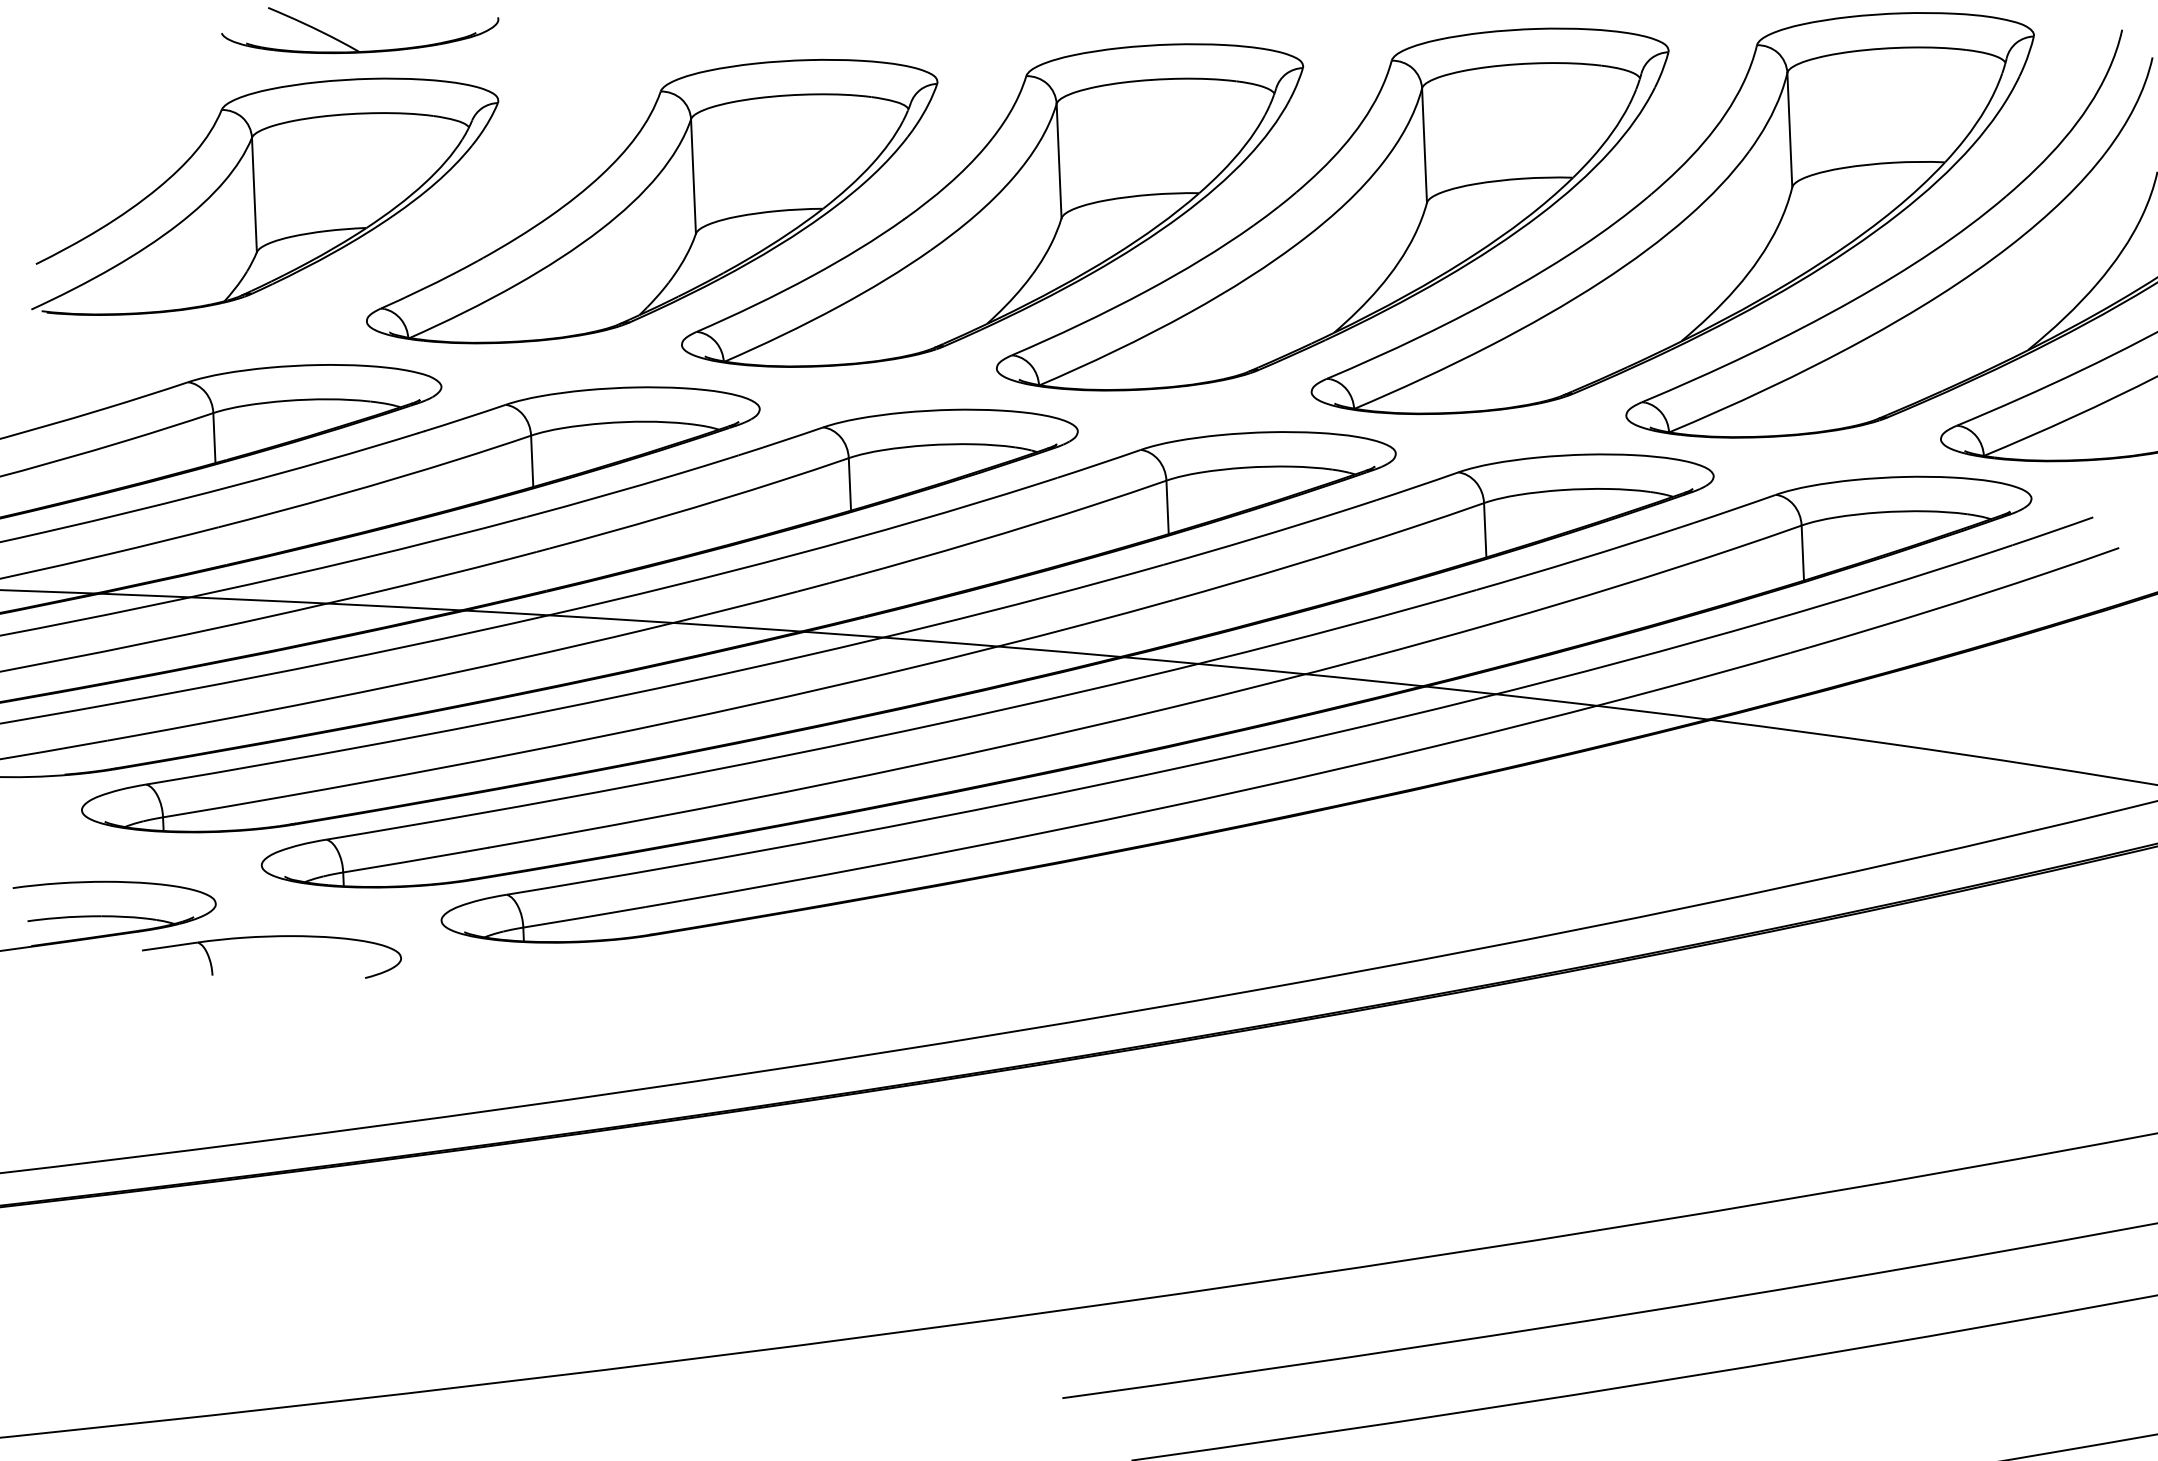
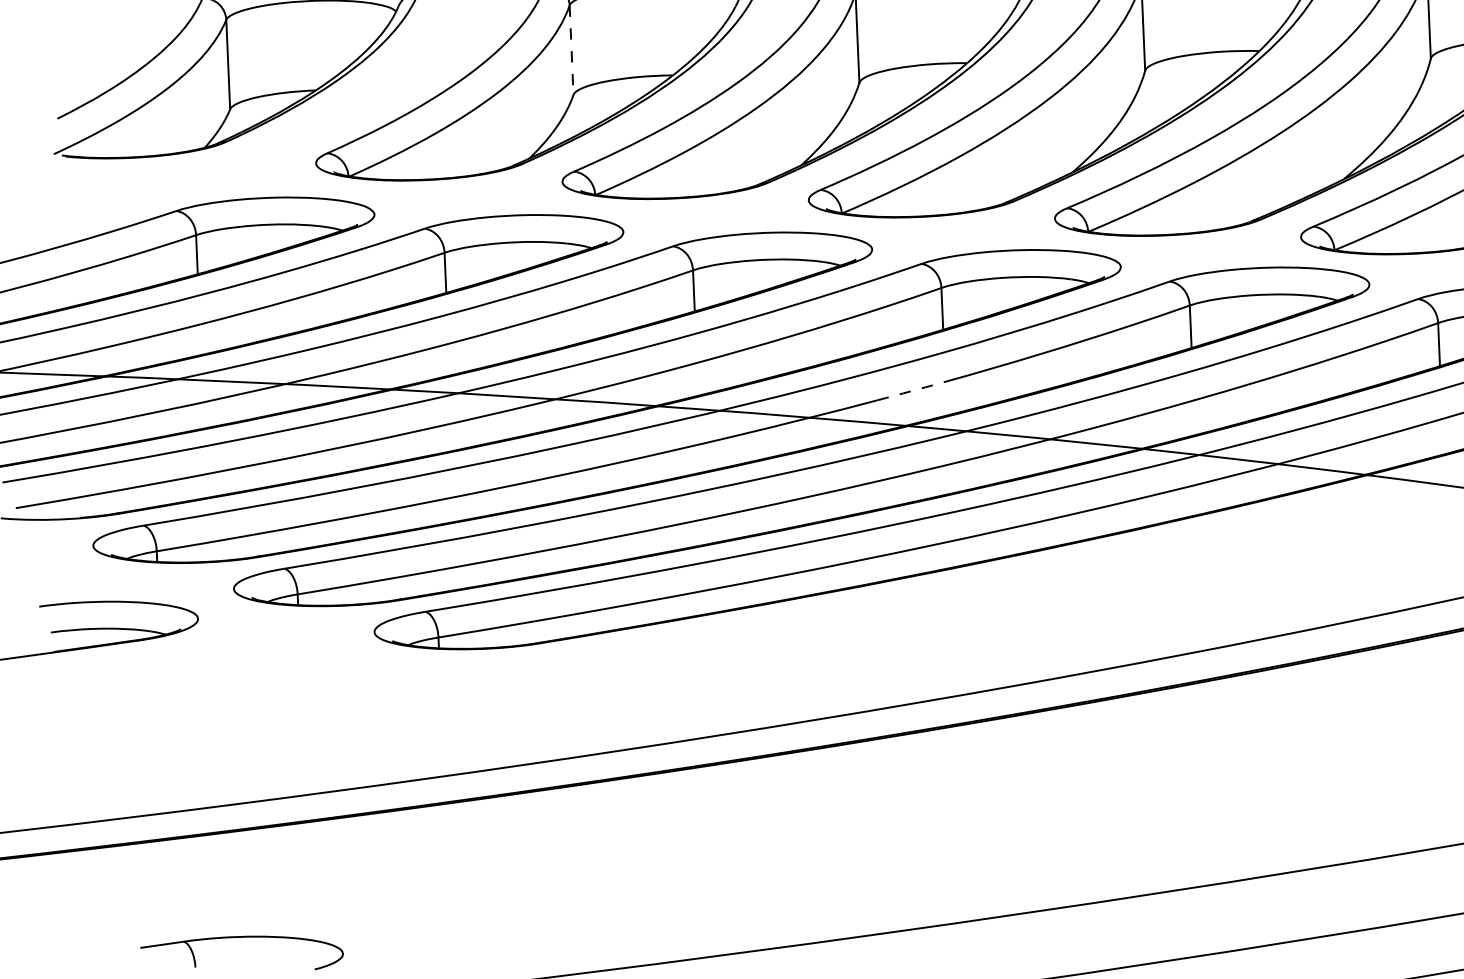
line: (693, 177) -> (571, 50), solid -> dashed
arc: (1129, 612) -> (912, 391), solid -> dashed
part: (271, 937) -> (241, 937), moved

